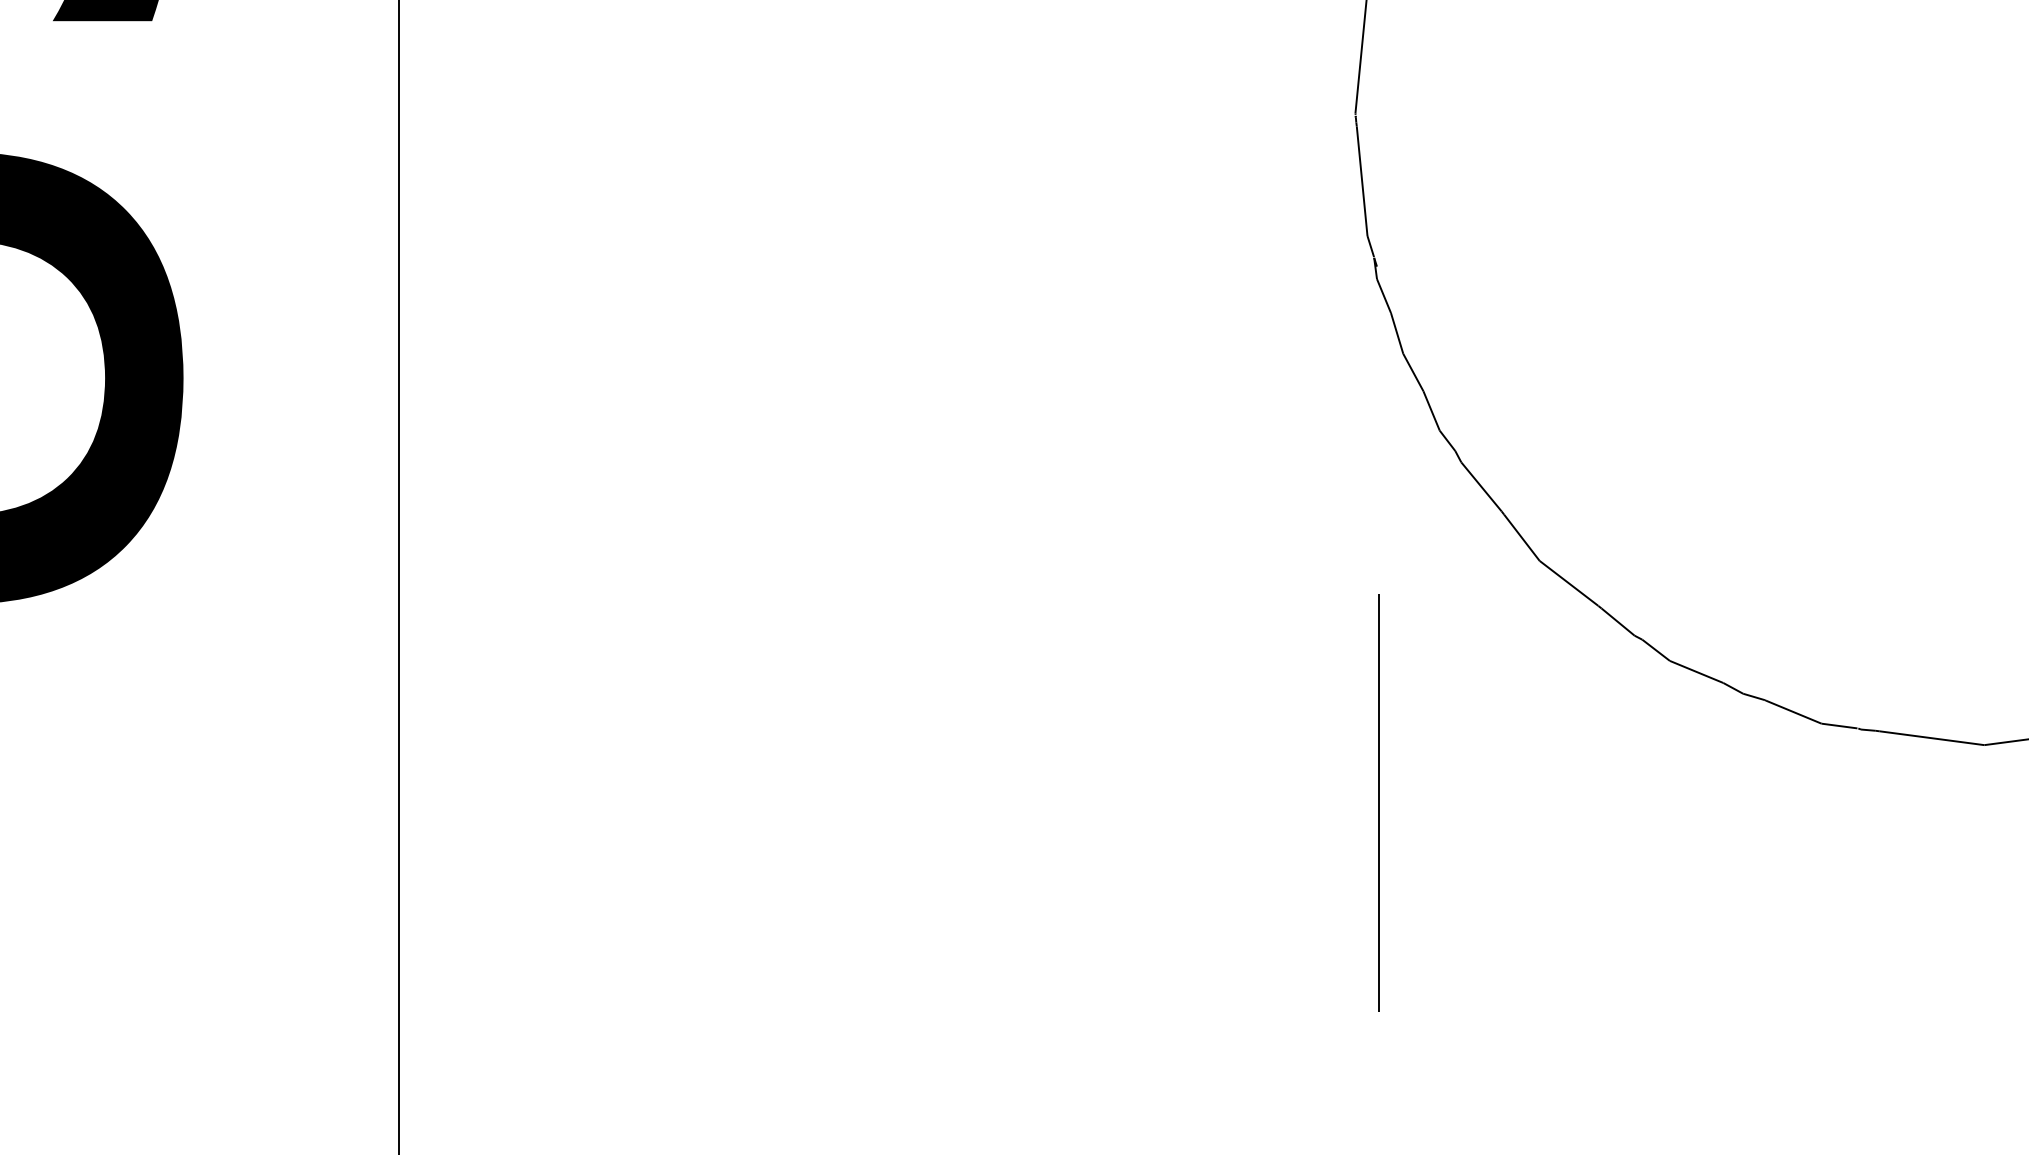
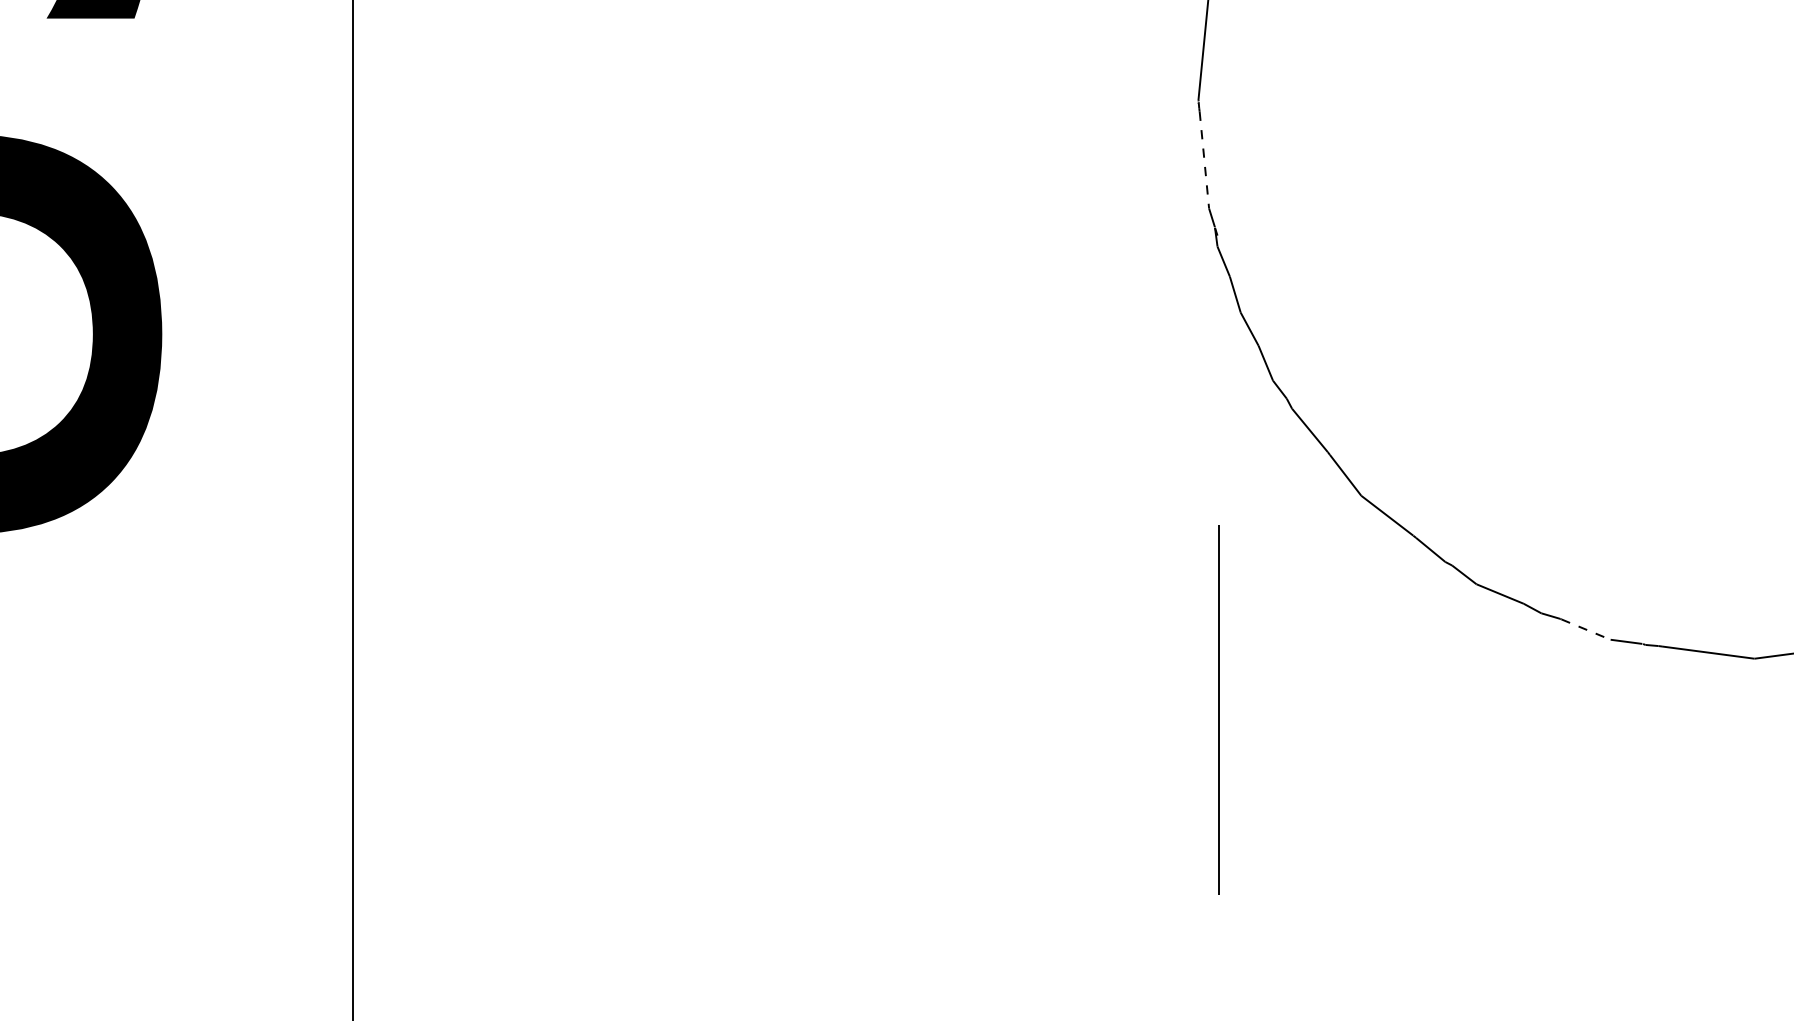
line: (1362, 181) -> (1204, 160), solid -> dashed
line: (1794, 712) -> (1586, 629), solid -> dashed

